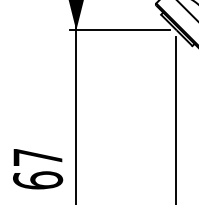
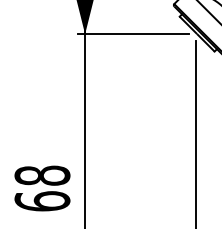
text: (38, 157) -> (43, 175), 67 -> 68

